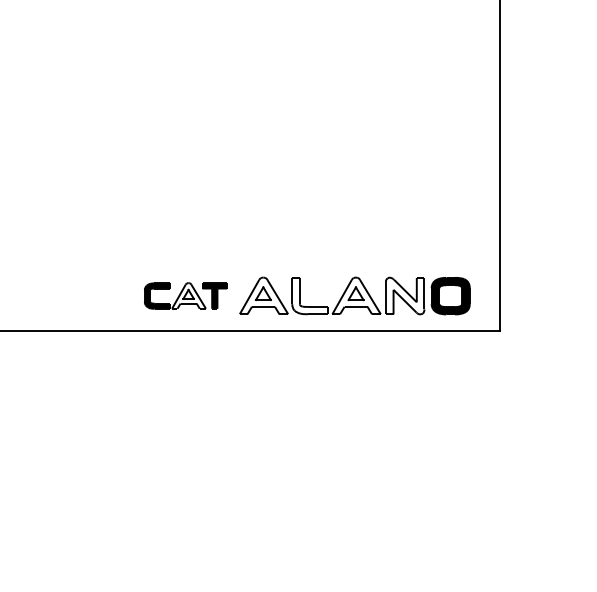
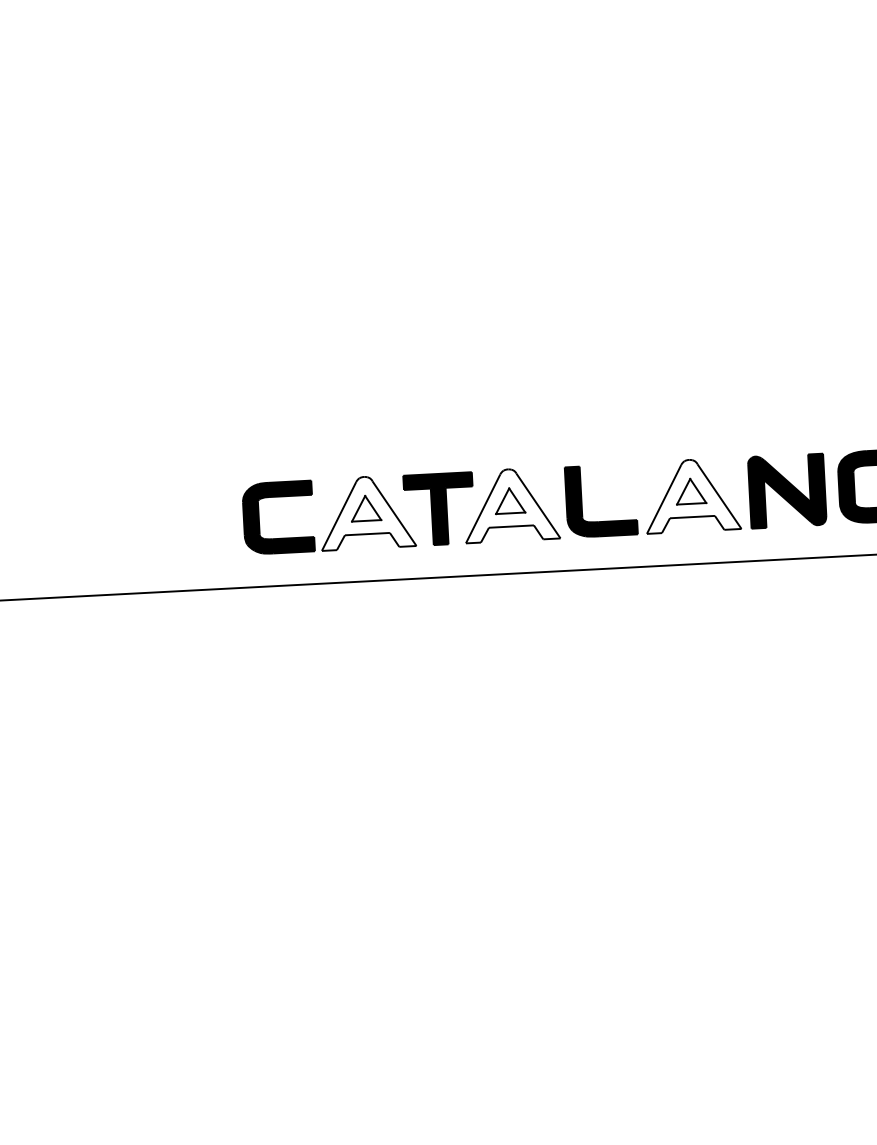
part: (185, 295) -> (357, 512), size x1.43
fill: (404, 295) -> (785, 489), added
fill: (309, 296) -> (600, 501), added

